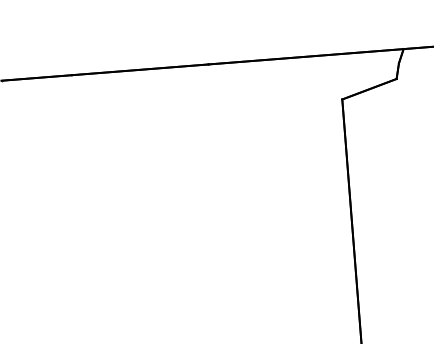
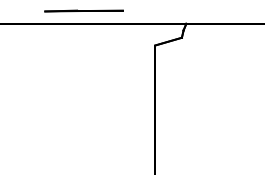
line: (187, 38) -> (83, 10), added

